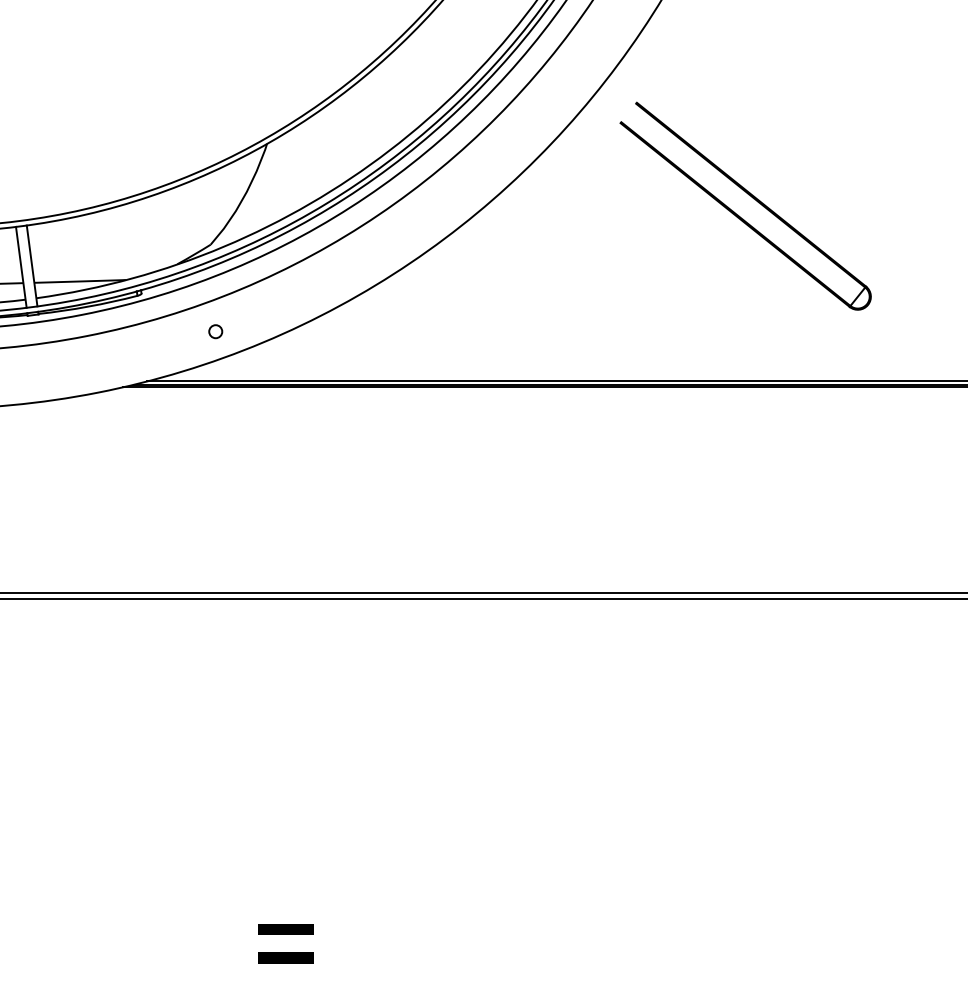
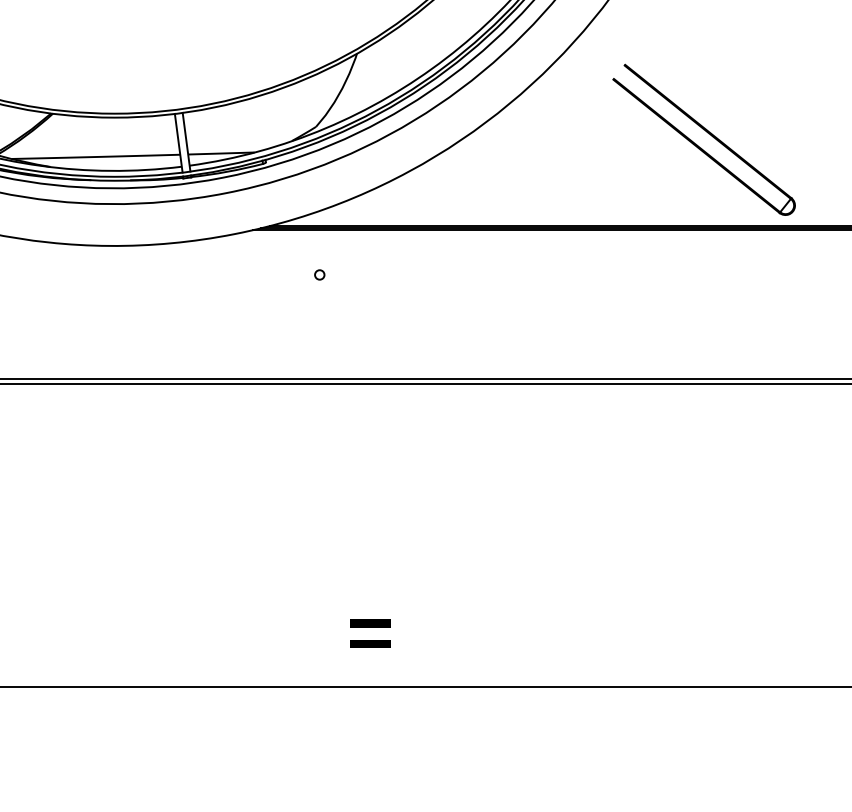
part: (750, 197) -> (707, 133), moved
circle: (215, 331) -> (319, 274), moved

